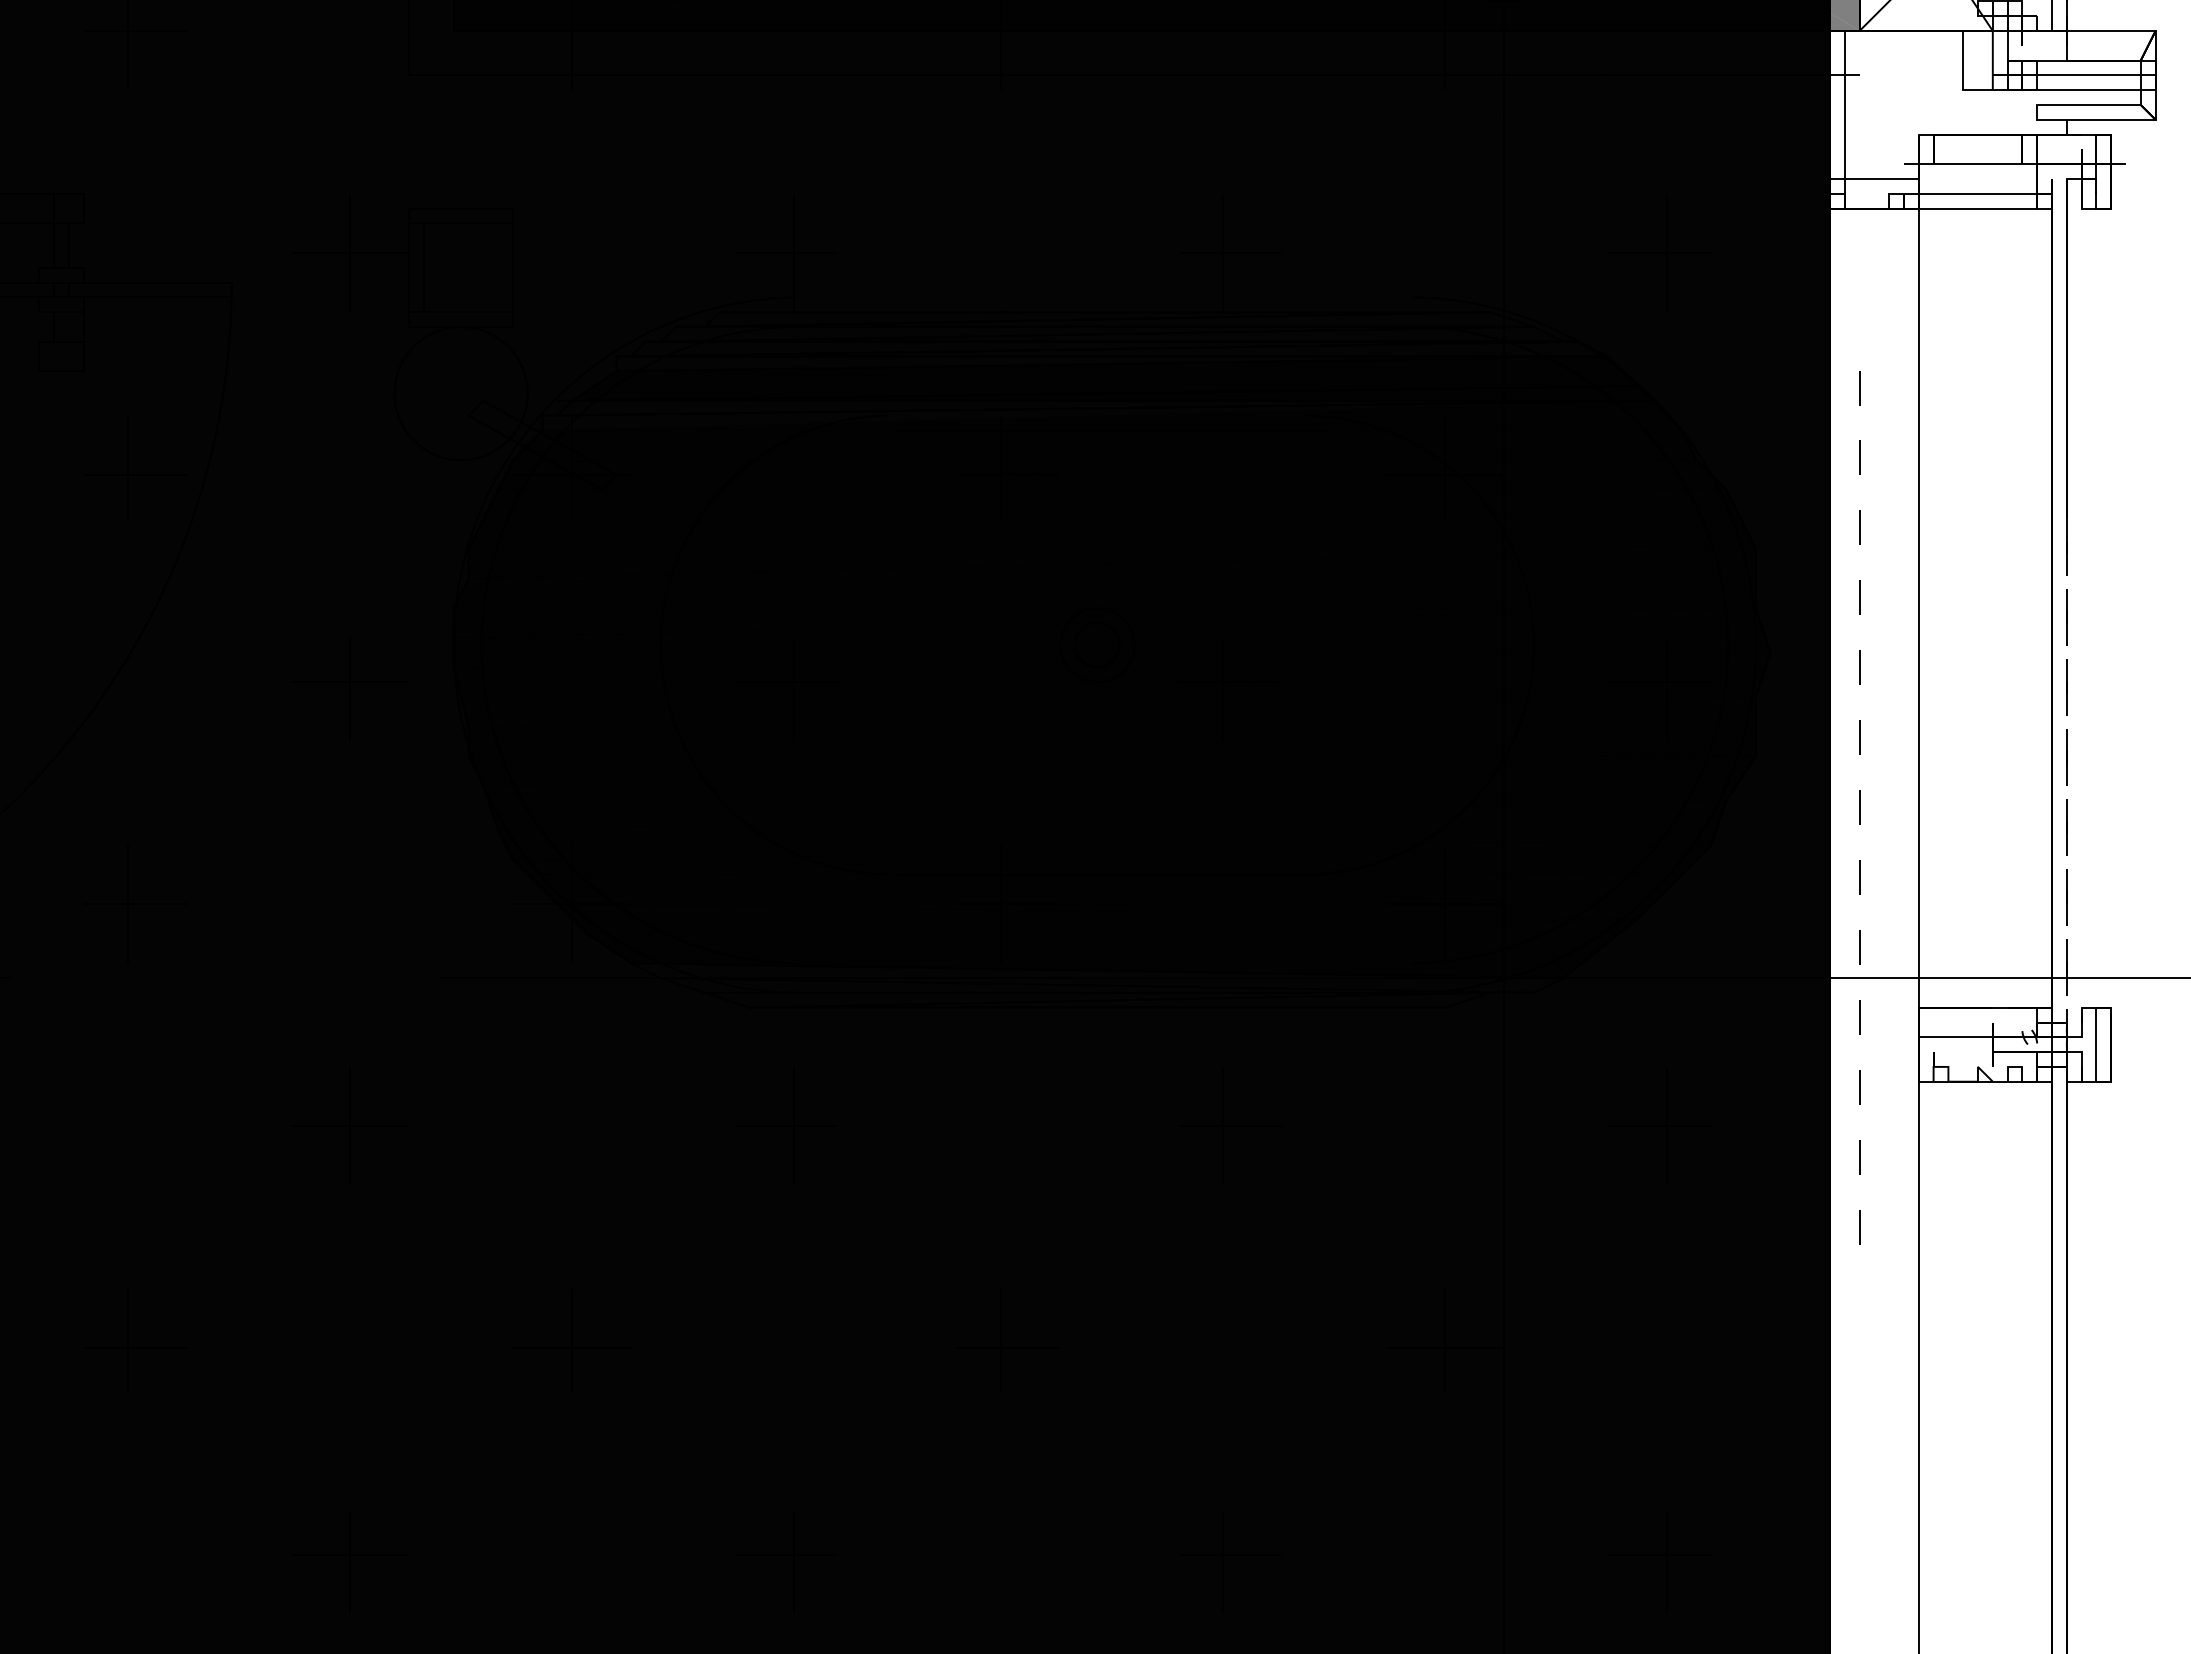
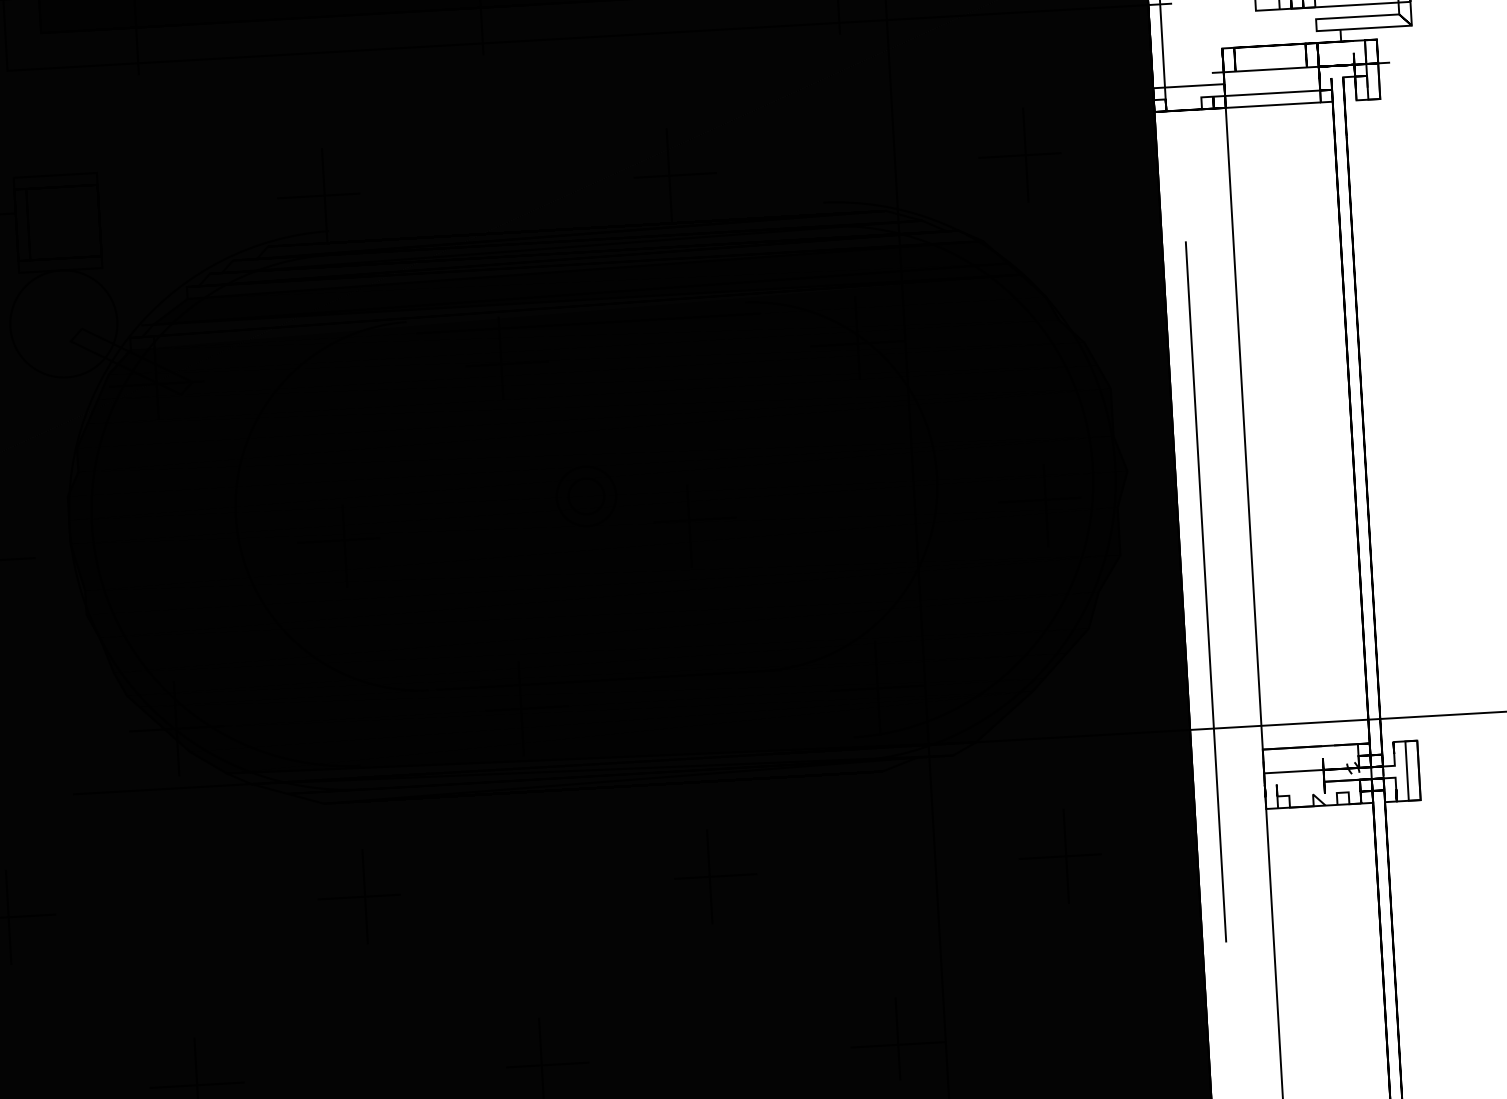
line: (1859, 807) -> (1205, 591), dashed -> solid
line: (2066, 1037) -> (1382, 766), dashed -> solid

